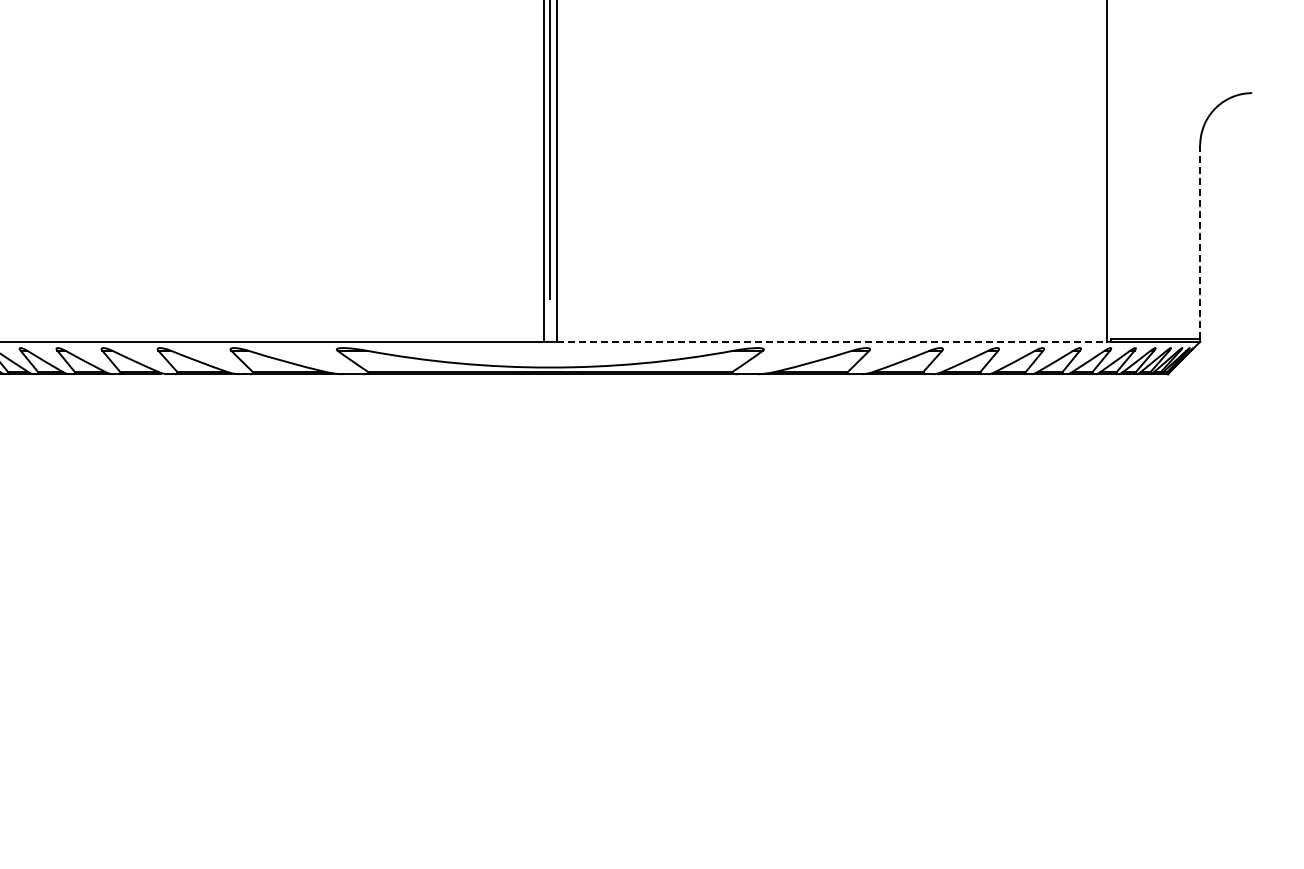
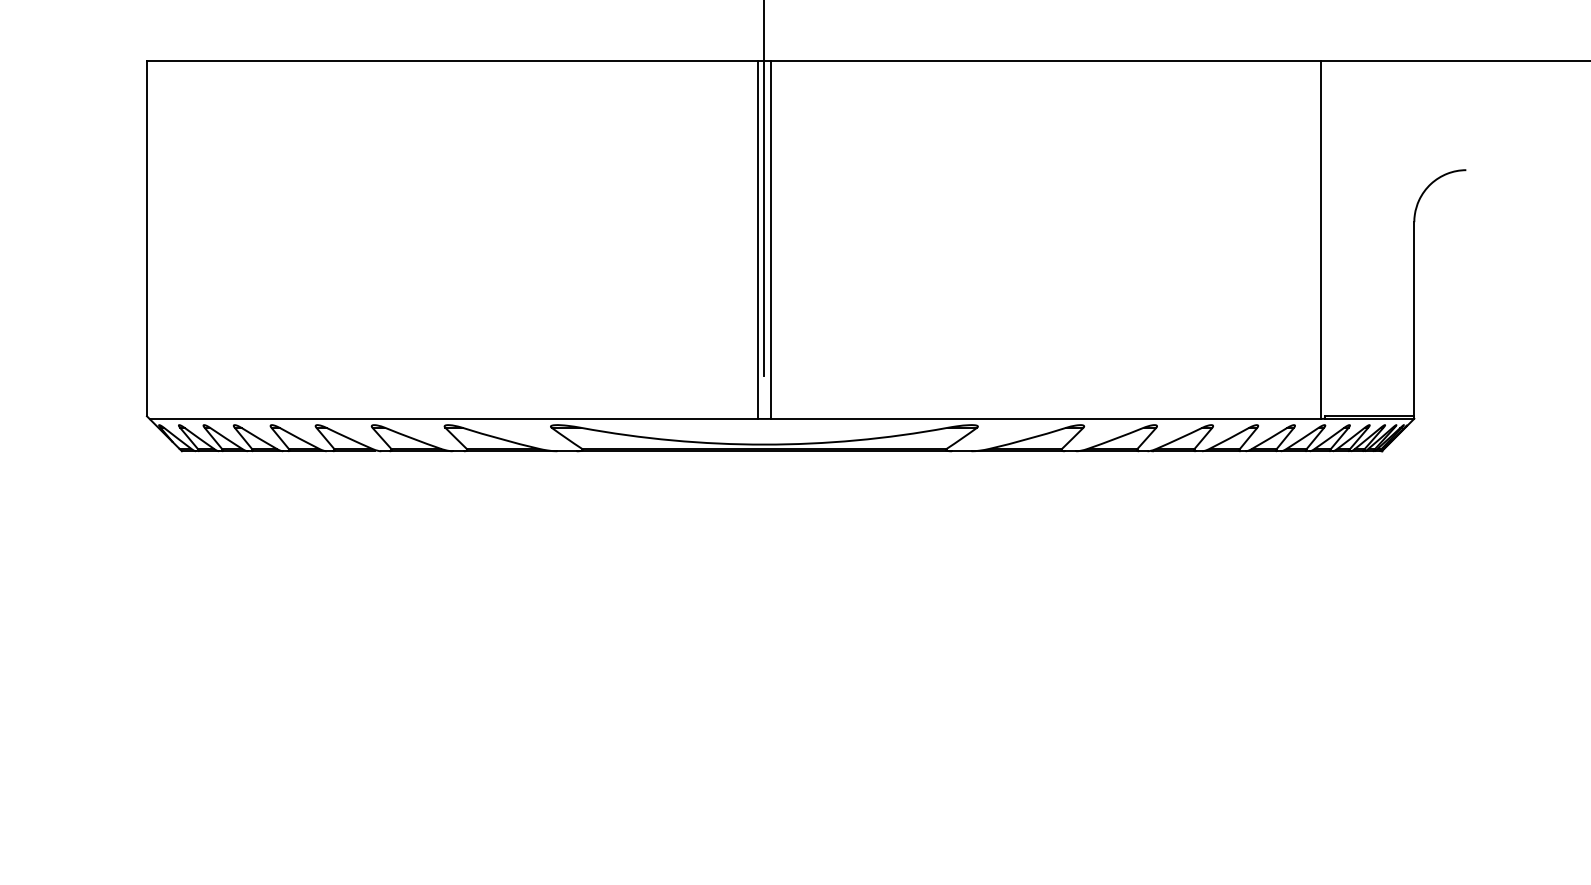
line: (1200, 241) -> (1414, 318), dashed -> solid
line: (831, 341) -> (1045, 418), dashed -> solid

